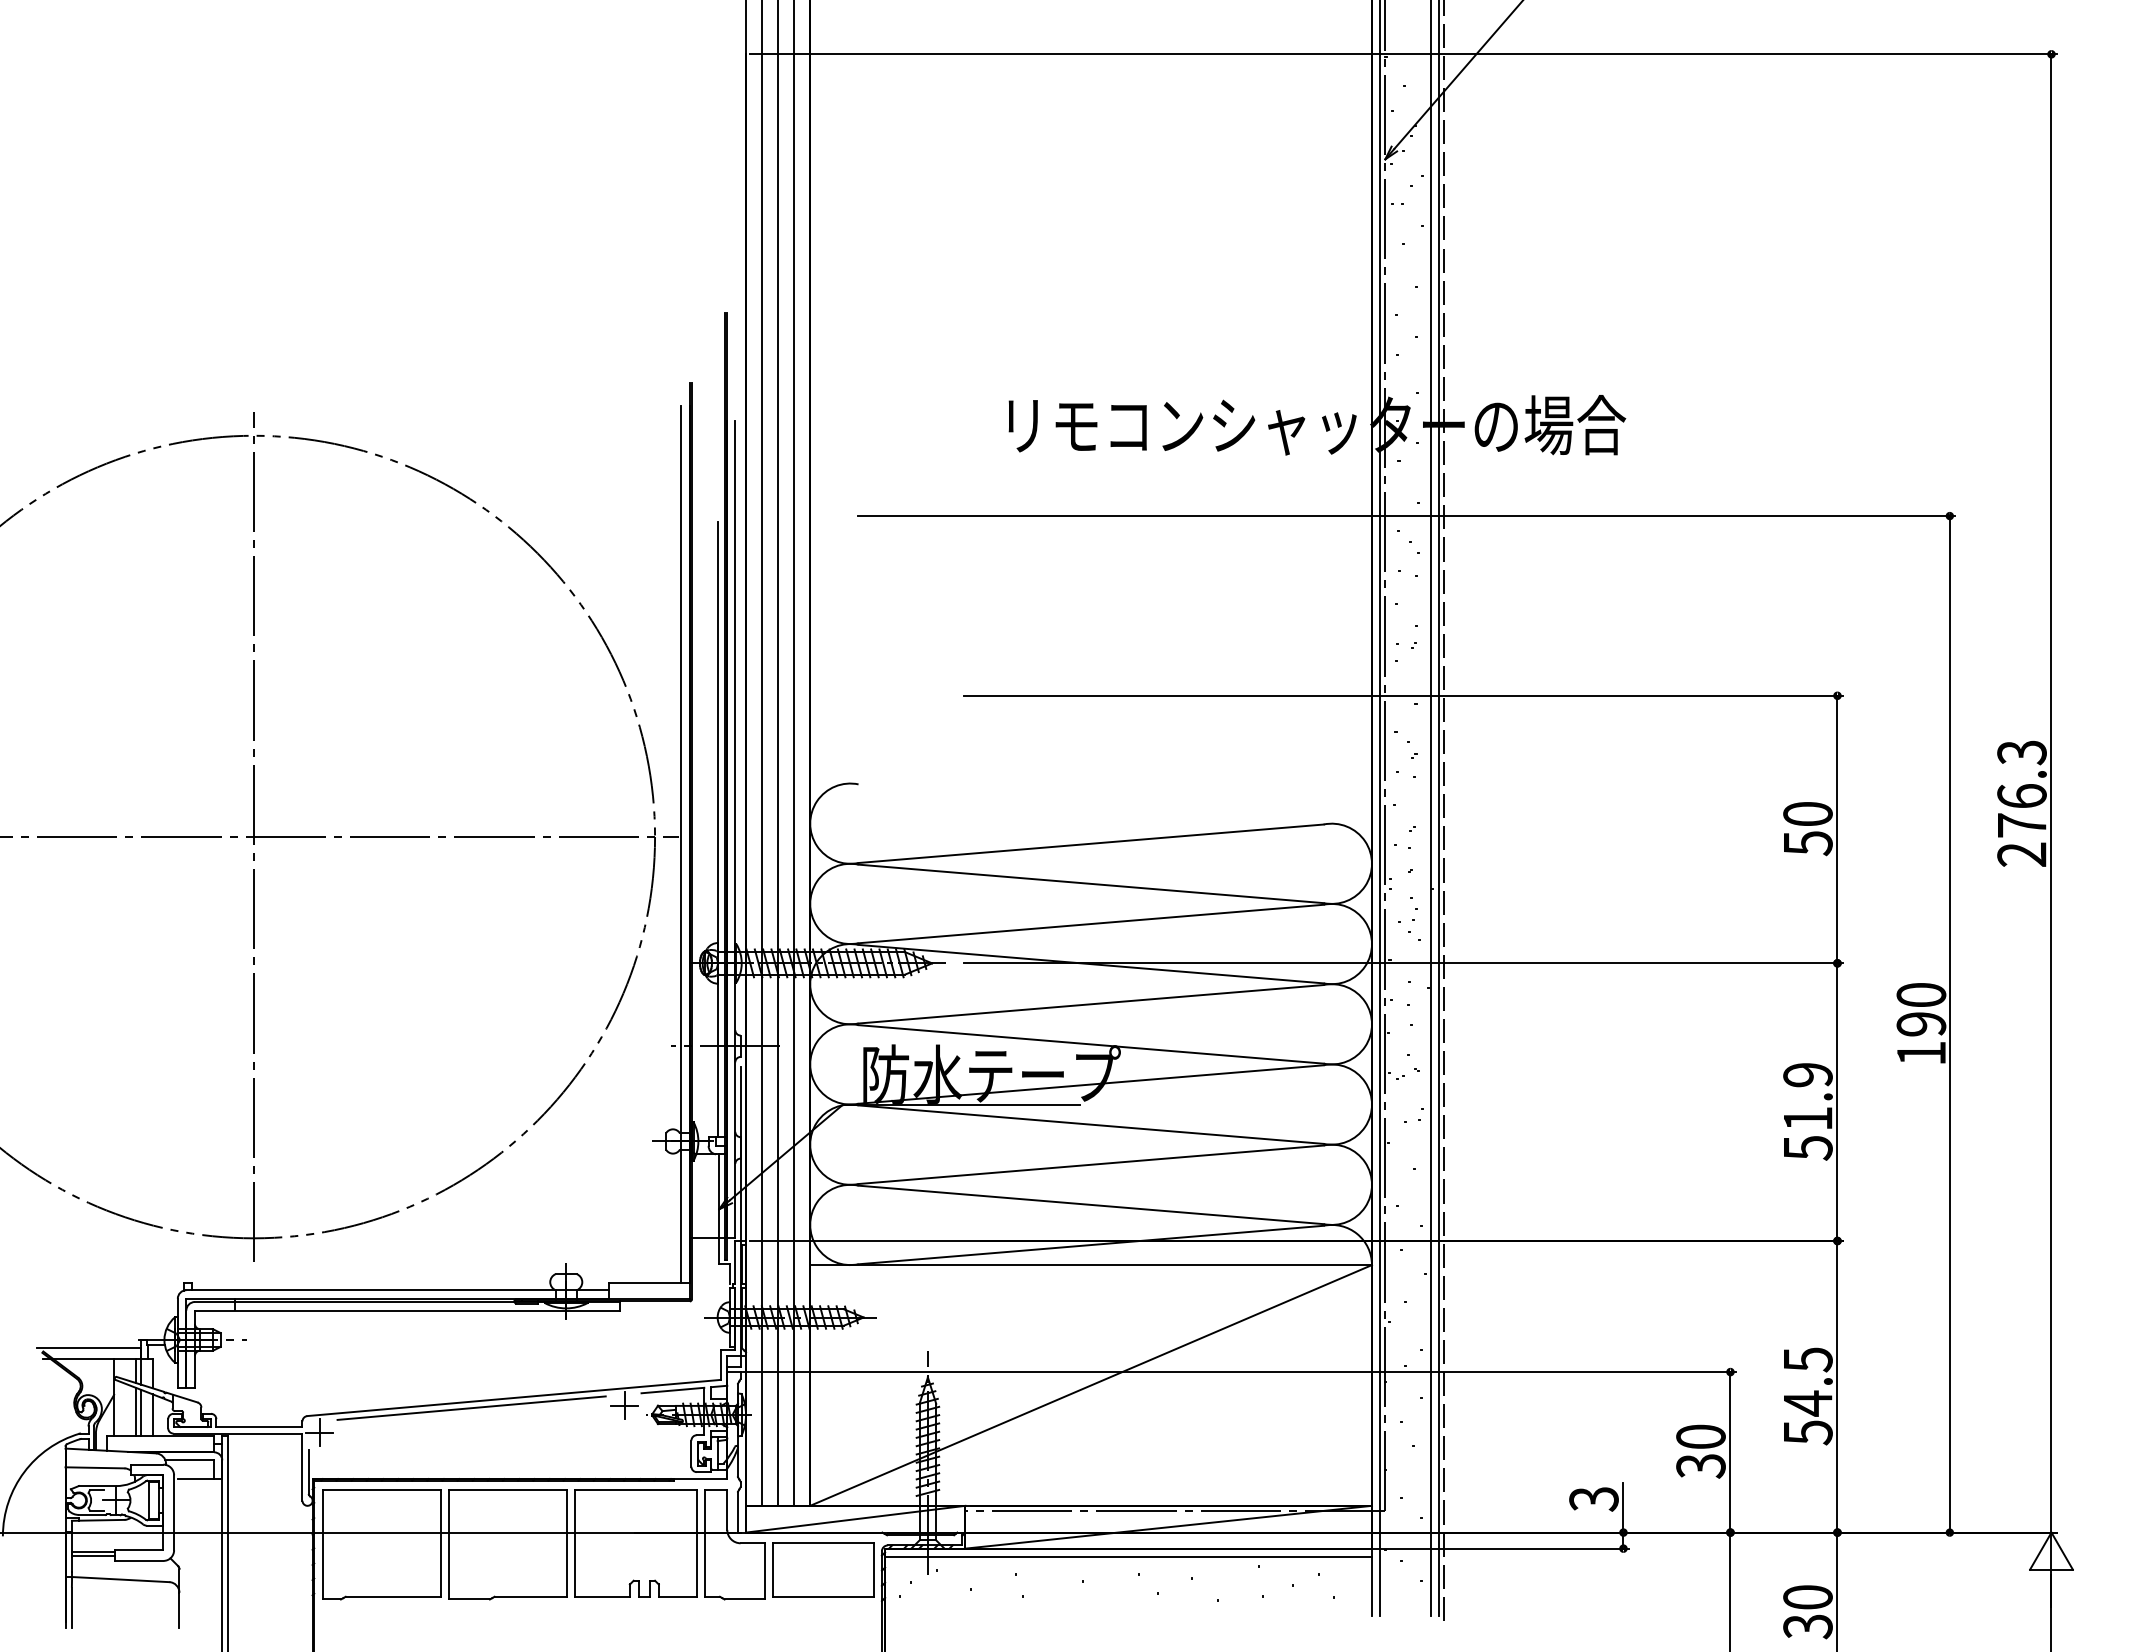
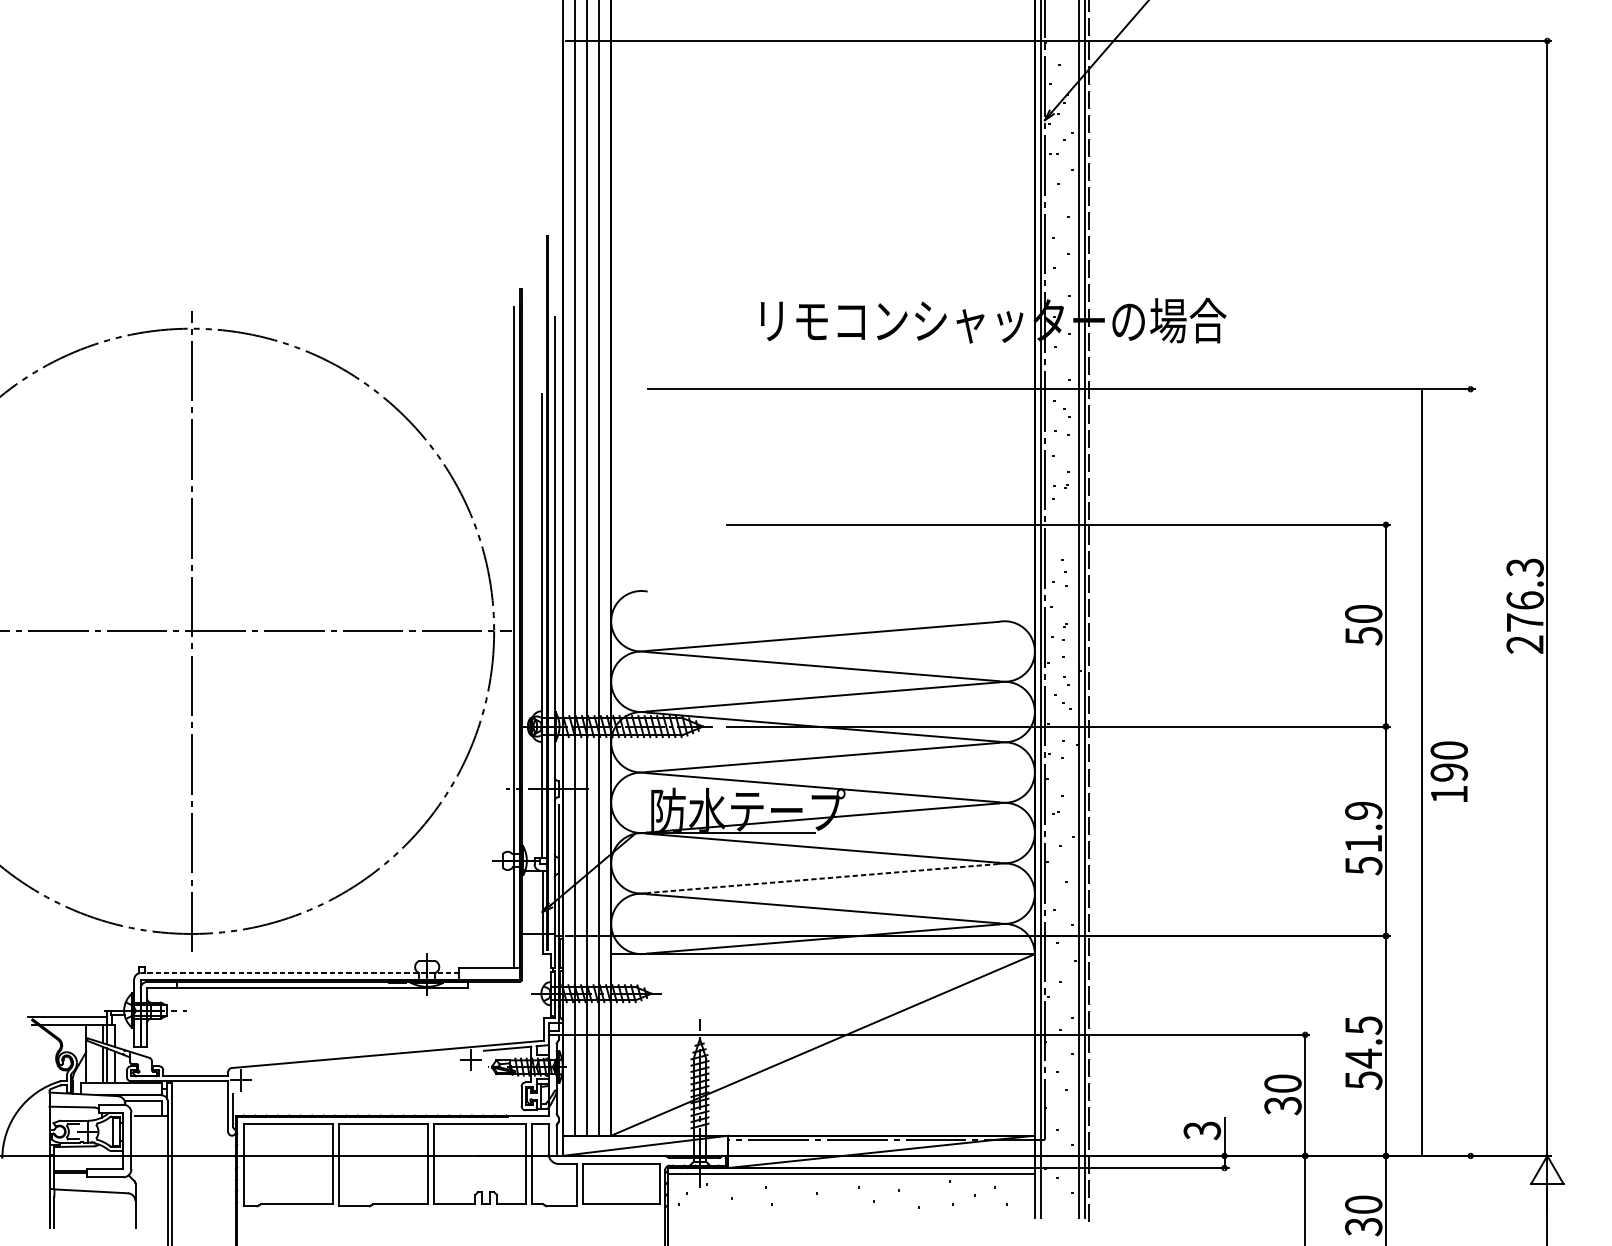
line: (1949, 1024) -> (1421, 772), moved
line: (1090, 1164) -> (822, 878), solid -> dashed
line: (397, 1290) -> (299, 973), solid -> dashed
line: (471, 1407) -> (355, 1061), removed

